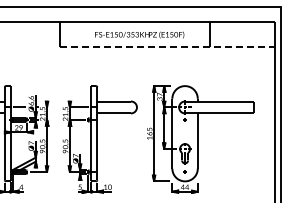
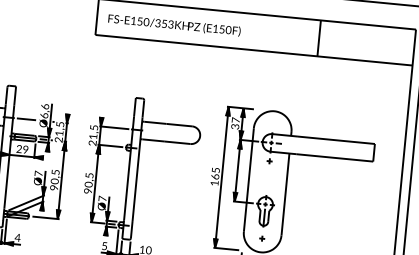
text: (139, 34) -> (174, 24), moved
line: (167, 46) -> (254, 50), dashed -> solid

